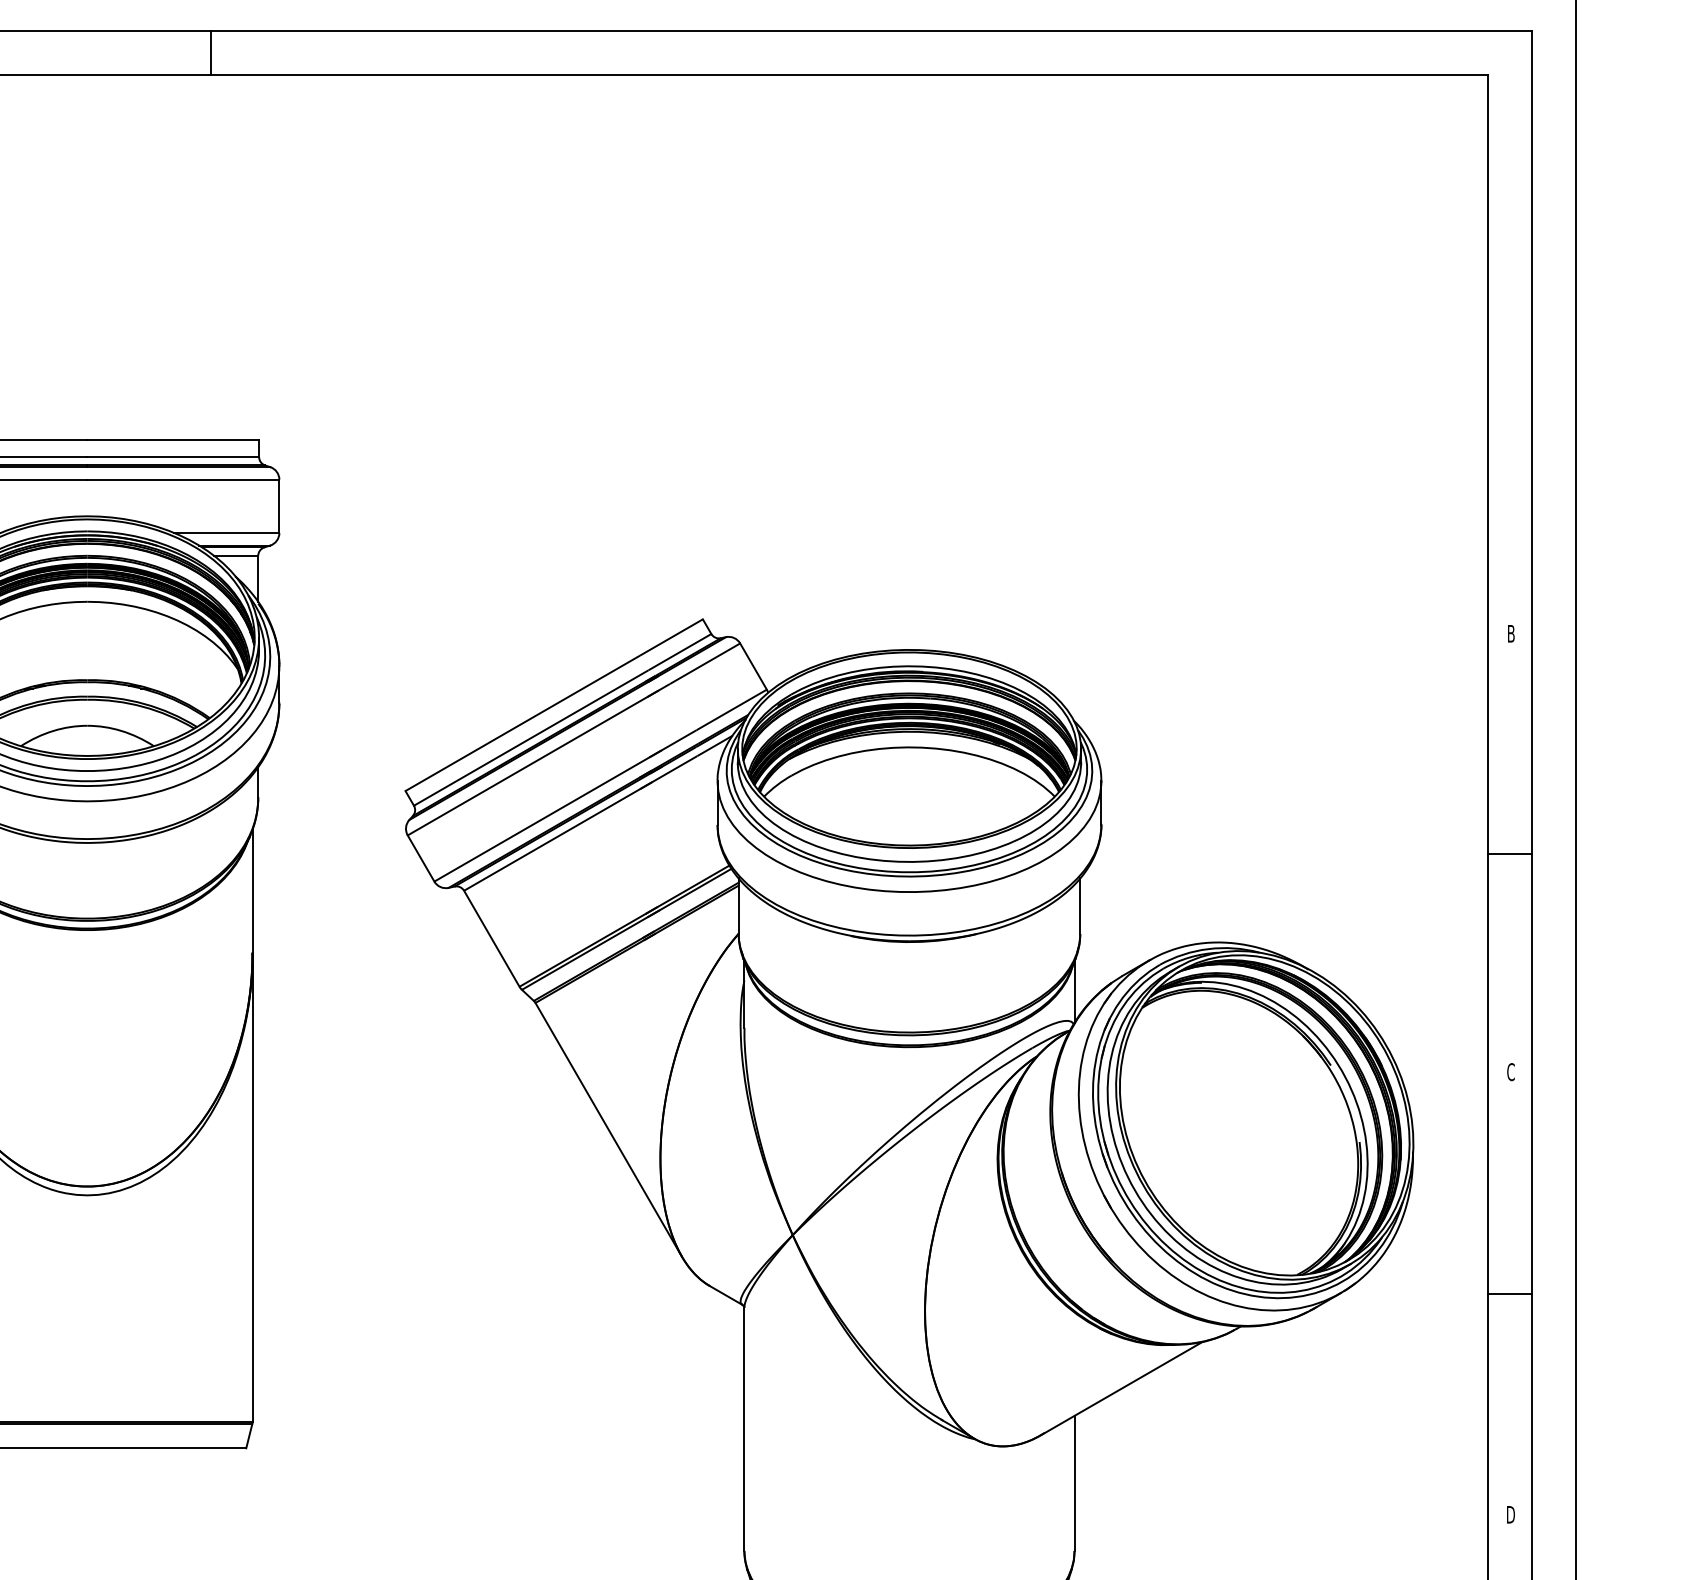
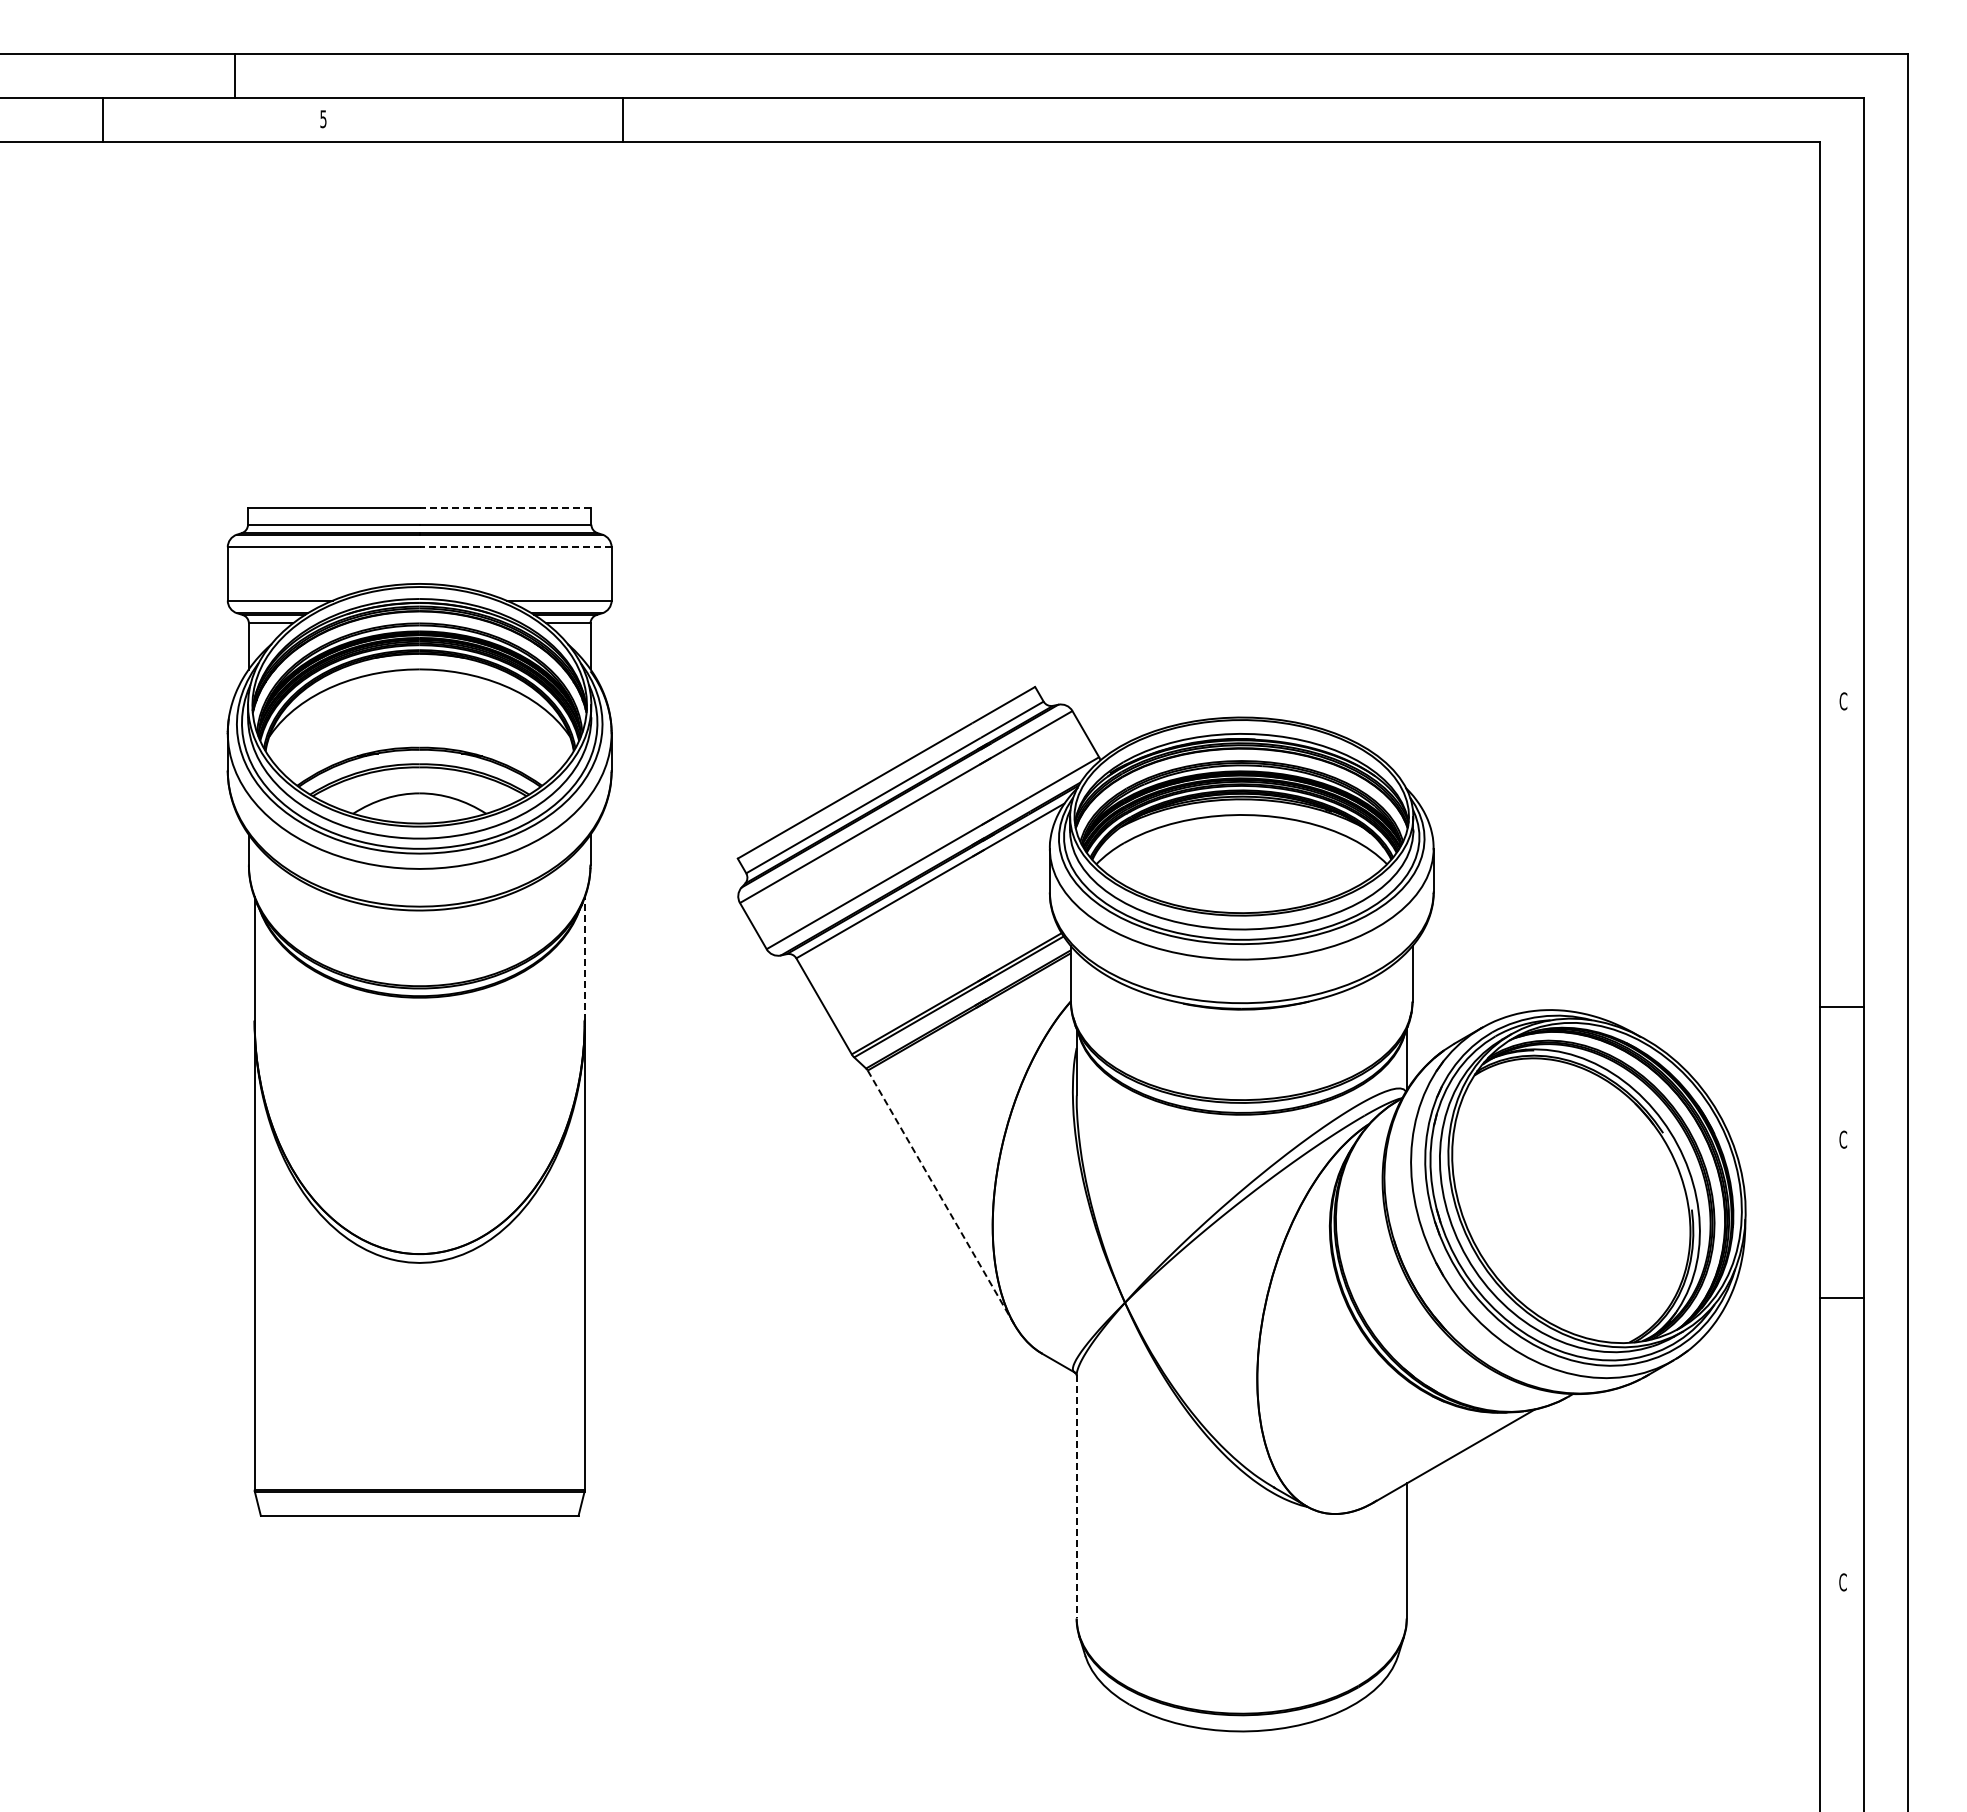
line: (211, 52) -> (623, 120), moved
line: (173, 439) -> (505, 507), solid -> dashed
line: (183, 479) -> (515, 547), solid -> dashed
text: (1511, 633) -> (1843, 701), B -> C
line: (1509, 853) -> (1841, 1006), moved
line: (252, 891) -> (584, 959), solid -> dashed
line: (609, 1129) -> (941, 1197), solid -> dashed
line: (1509, 1293) -> (1841, 1297), moved
line: (744, 1428) -> (1076, 1496), solid -> dashed
text: (1511, 1514) -> (1843, 1582), D -> C

